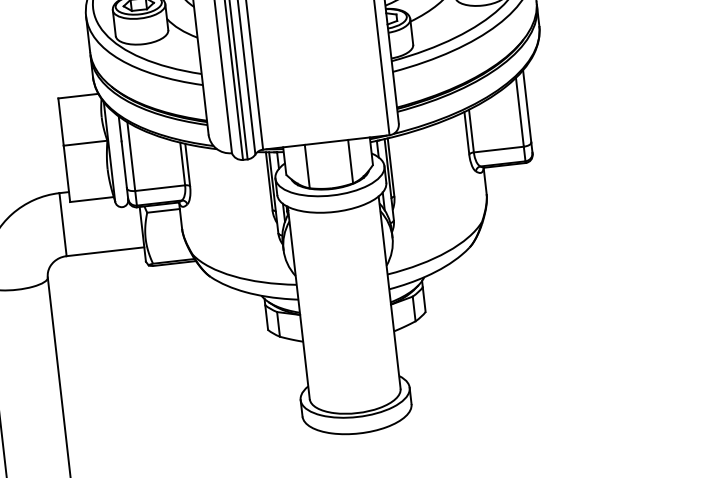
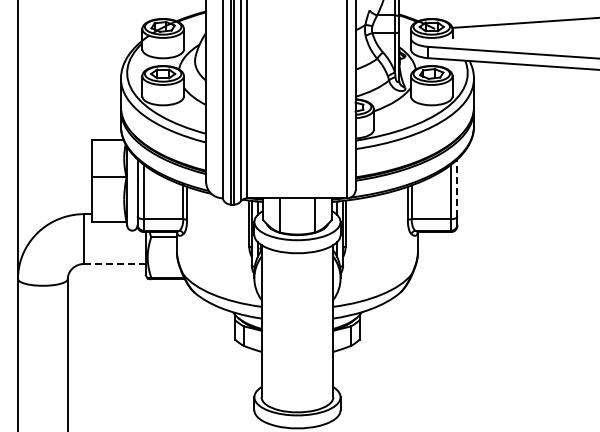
line: (527, 106) -> (457, 188), solid -> dashed
line: (105, 251) -> (115, 263), solid -> dashed

